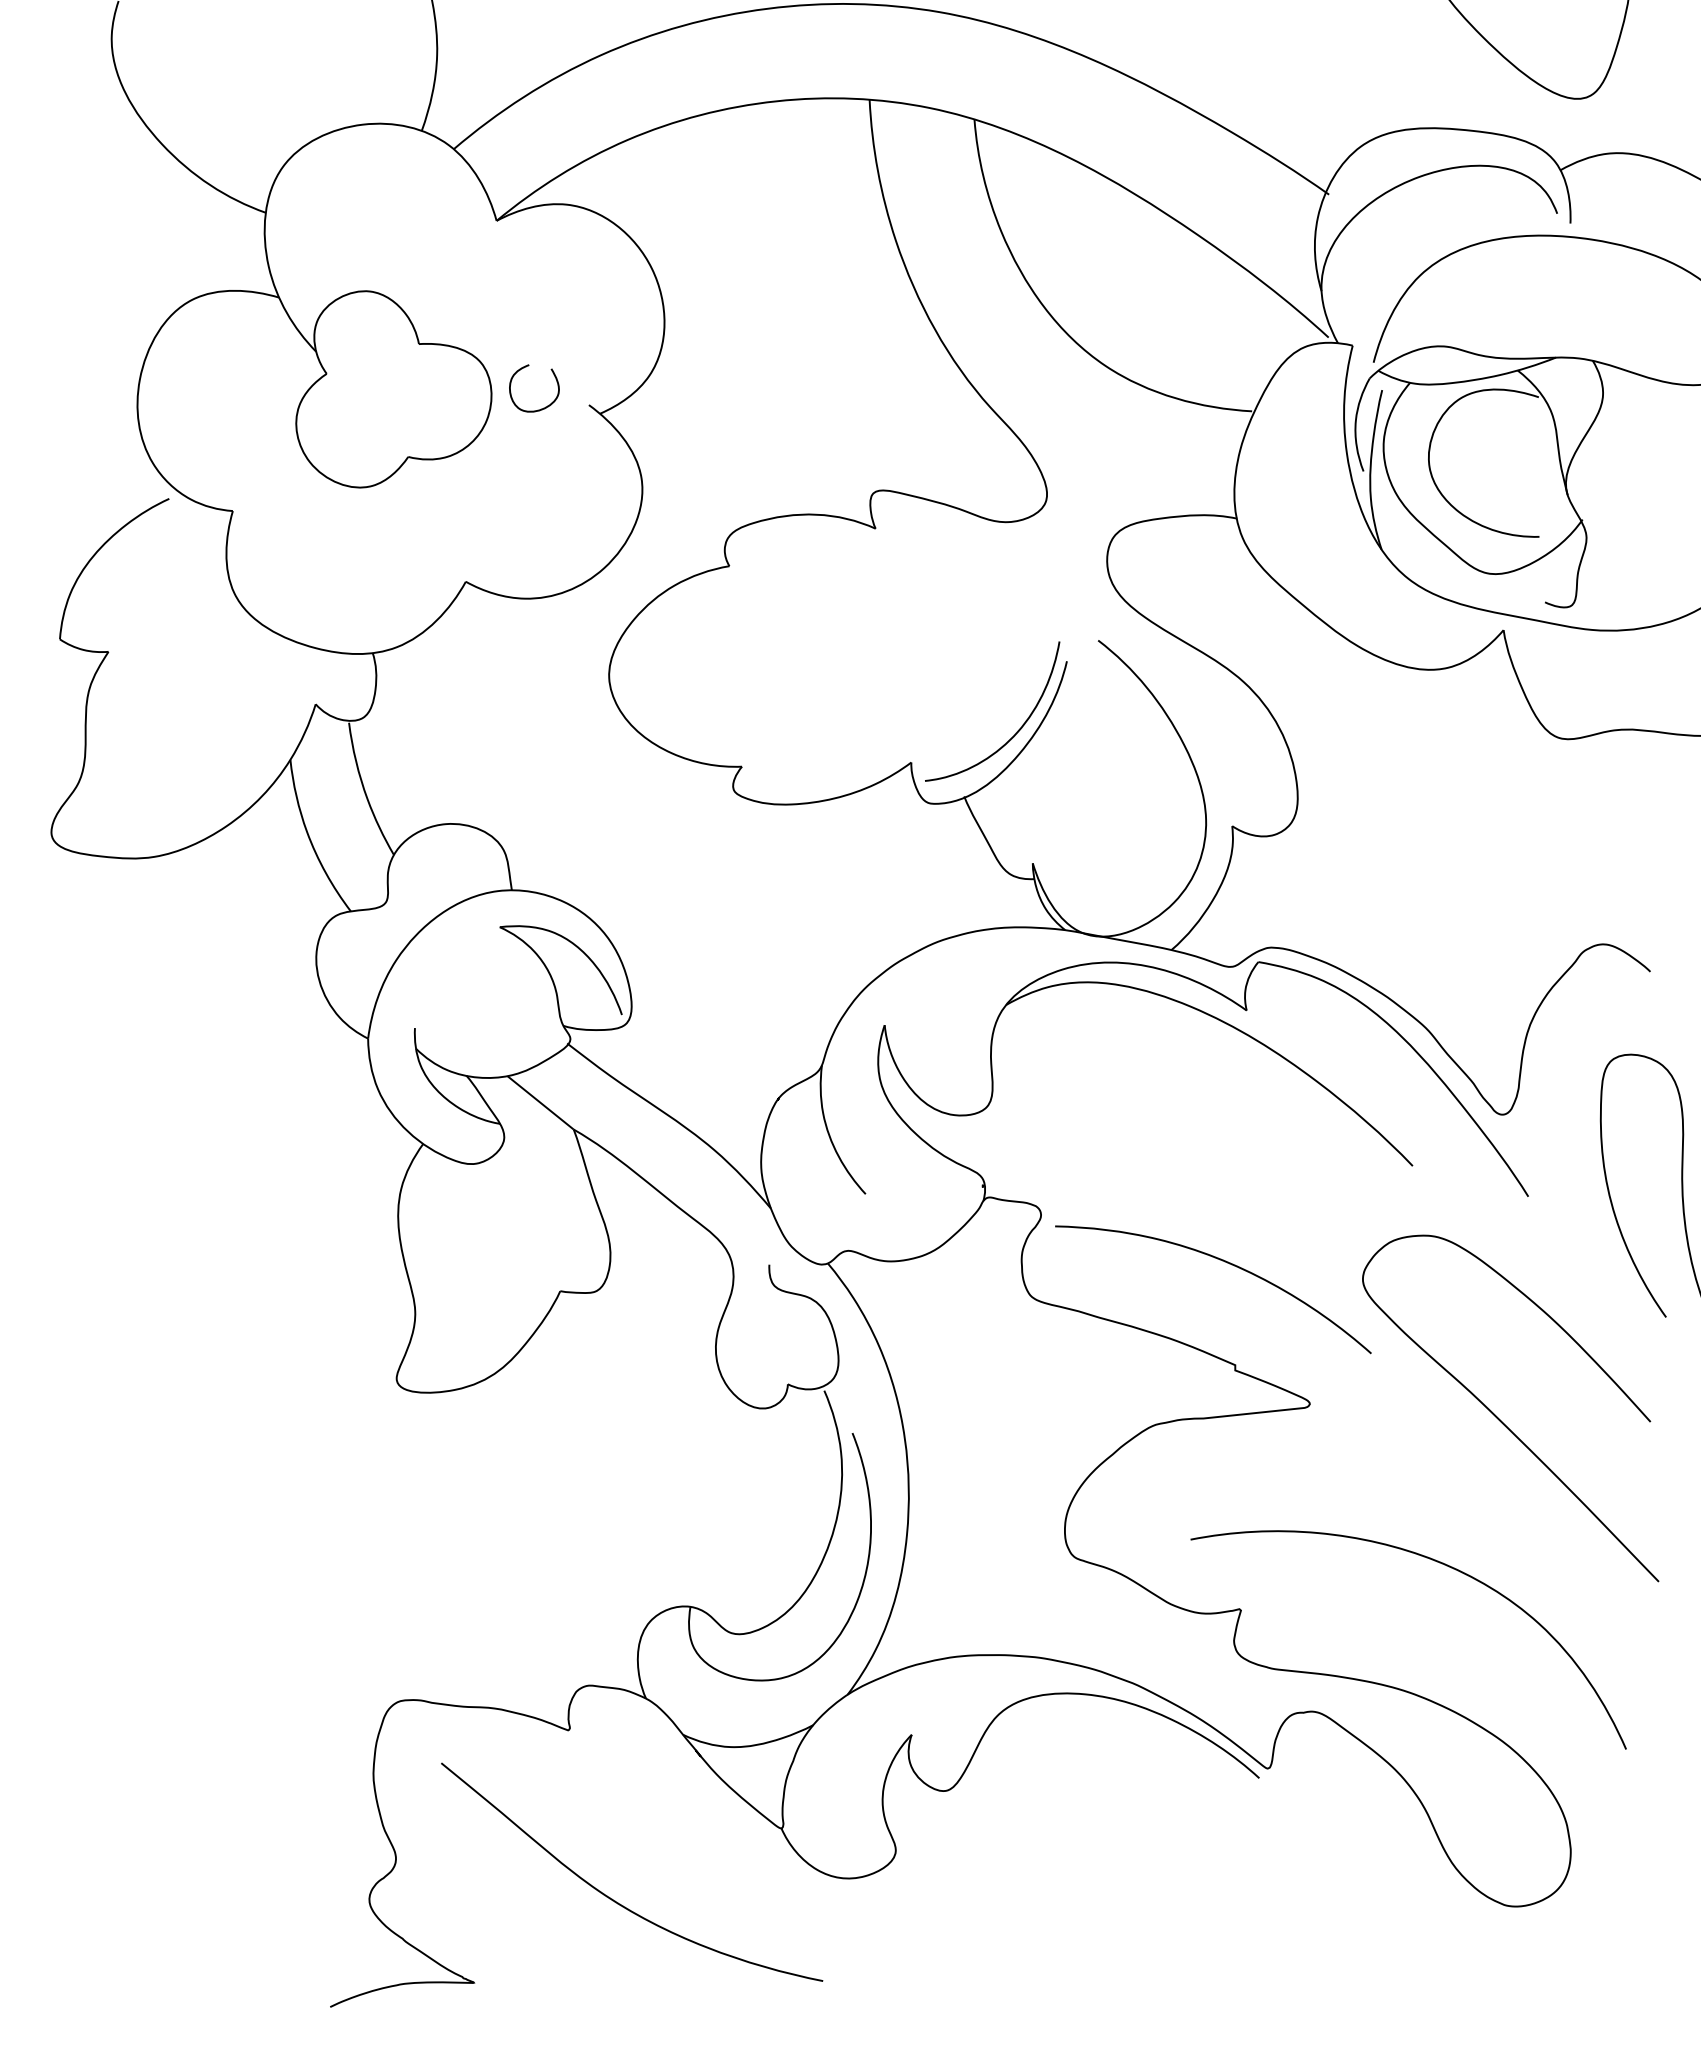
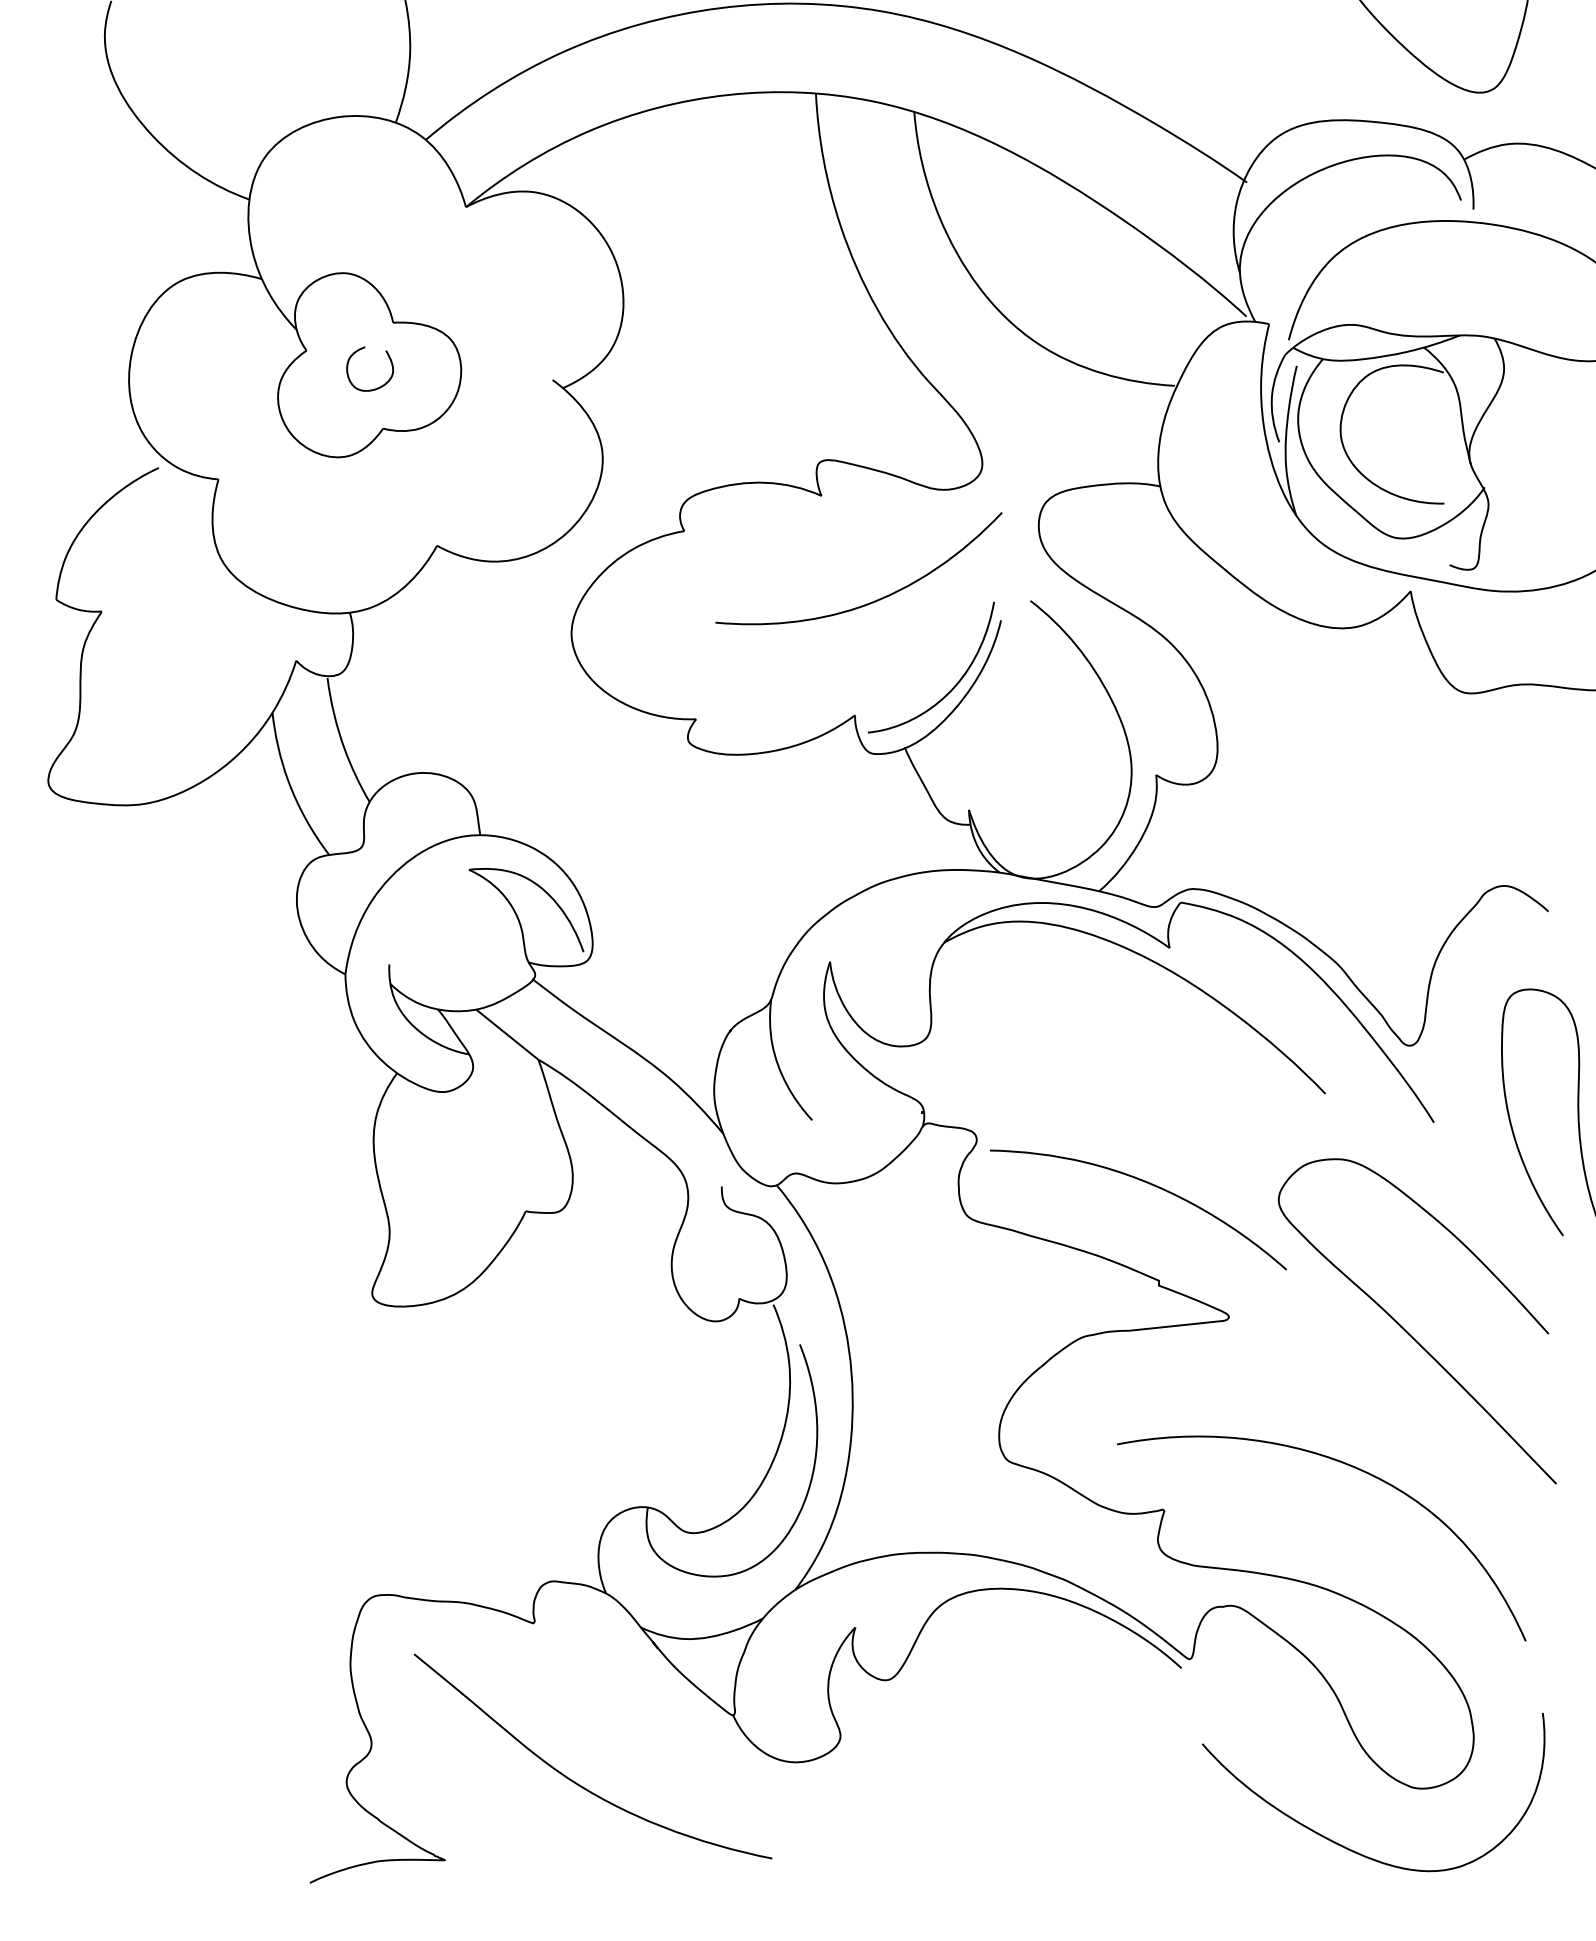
curve: (543, 407) -> (378, 386), moved
curve: (928, 641) -> (871, 601), added
curve: (1434, 1968) -> (1345, 1846), added

